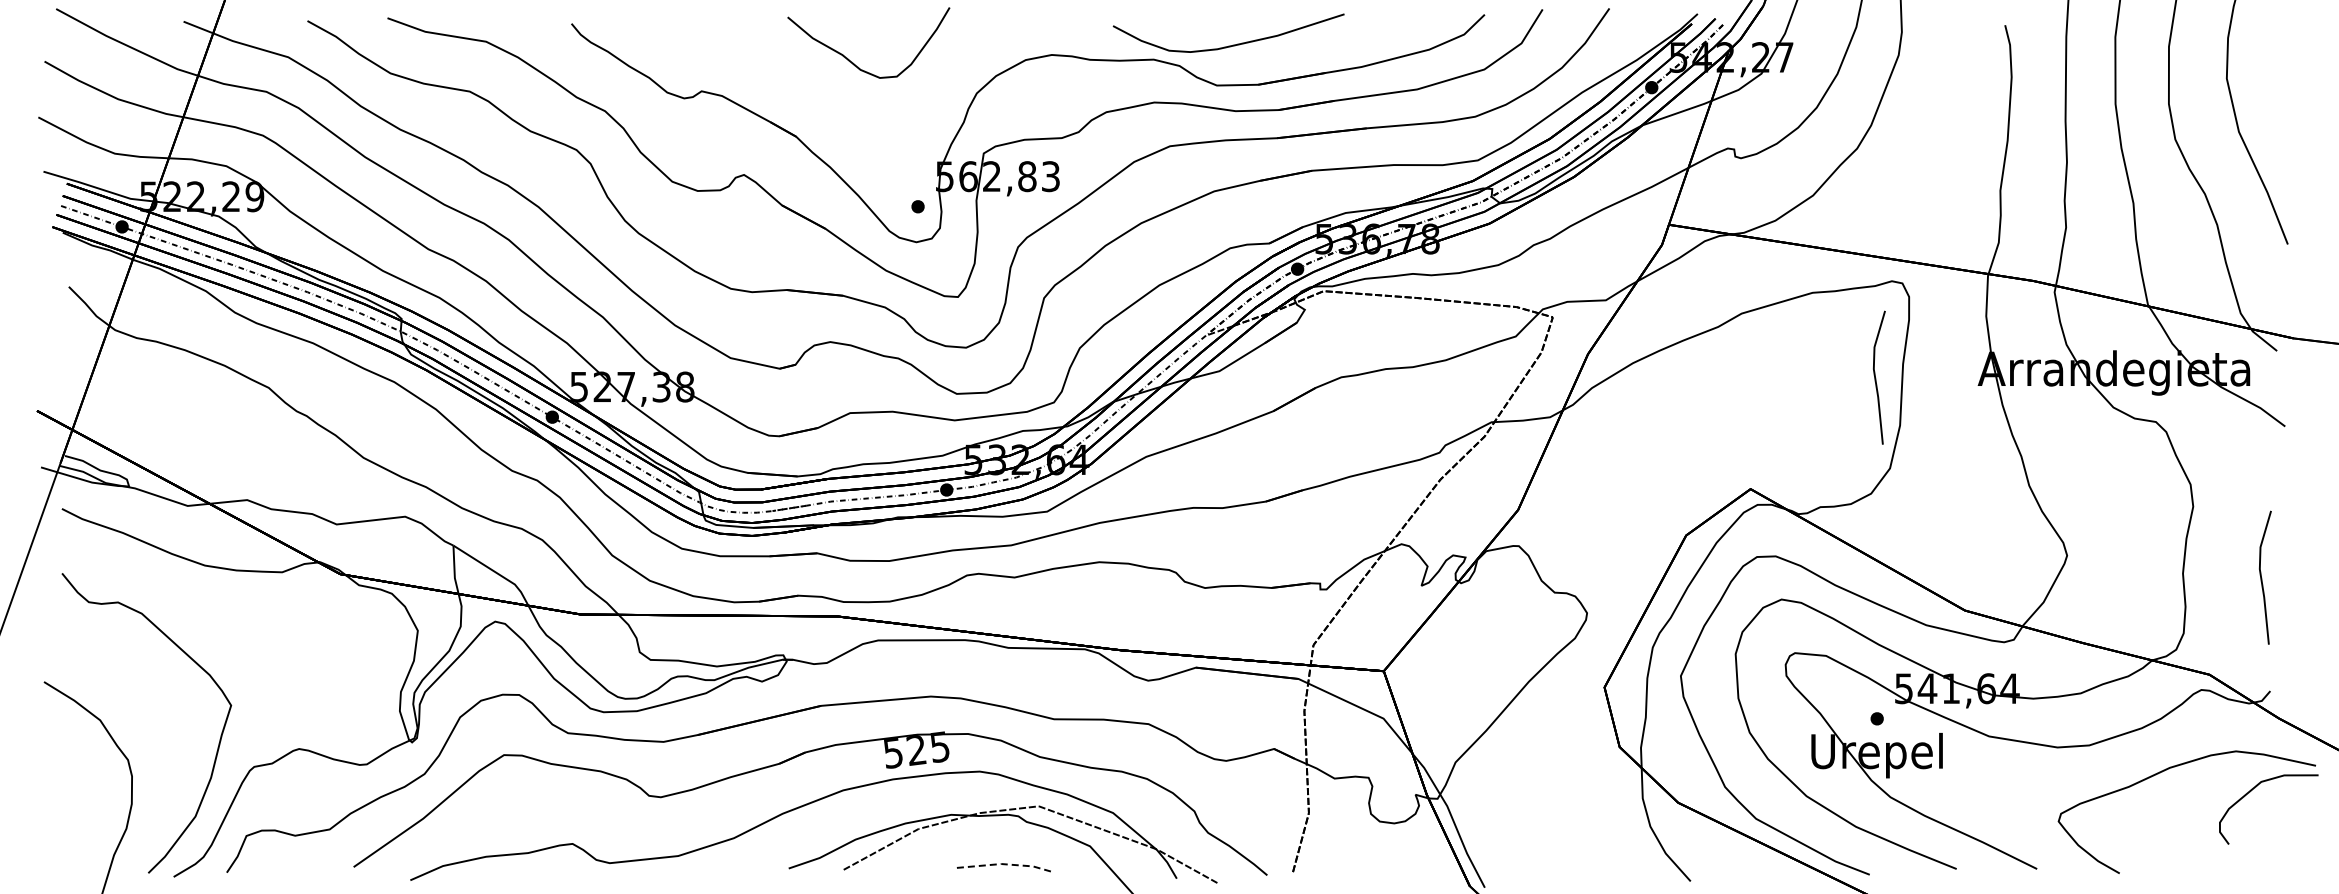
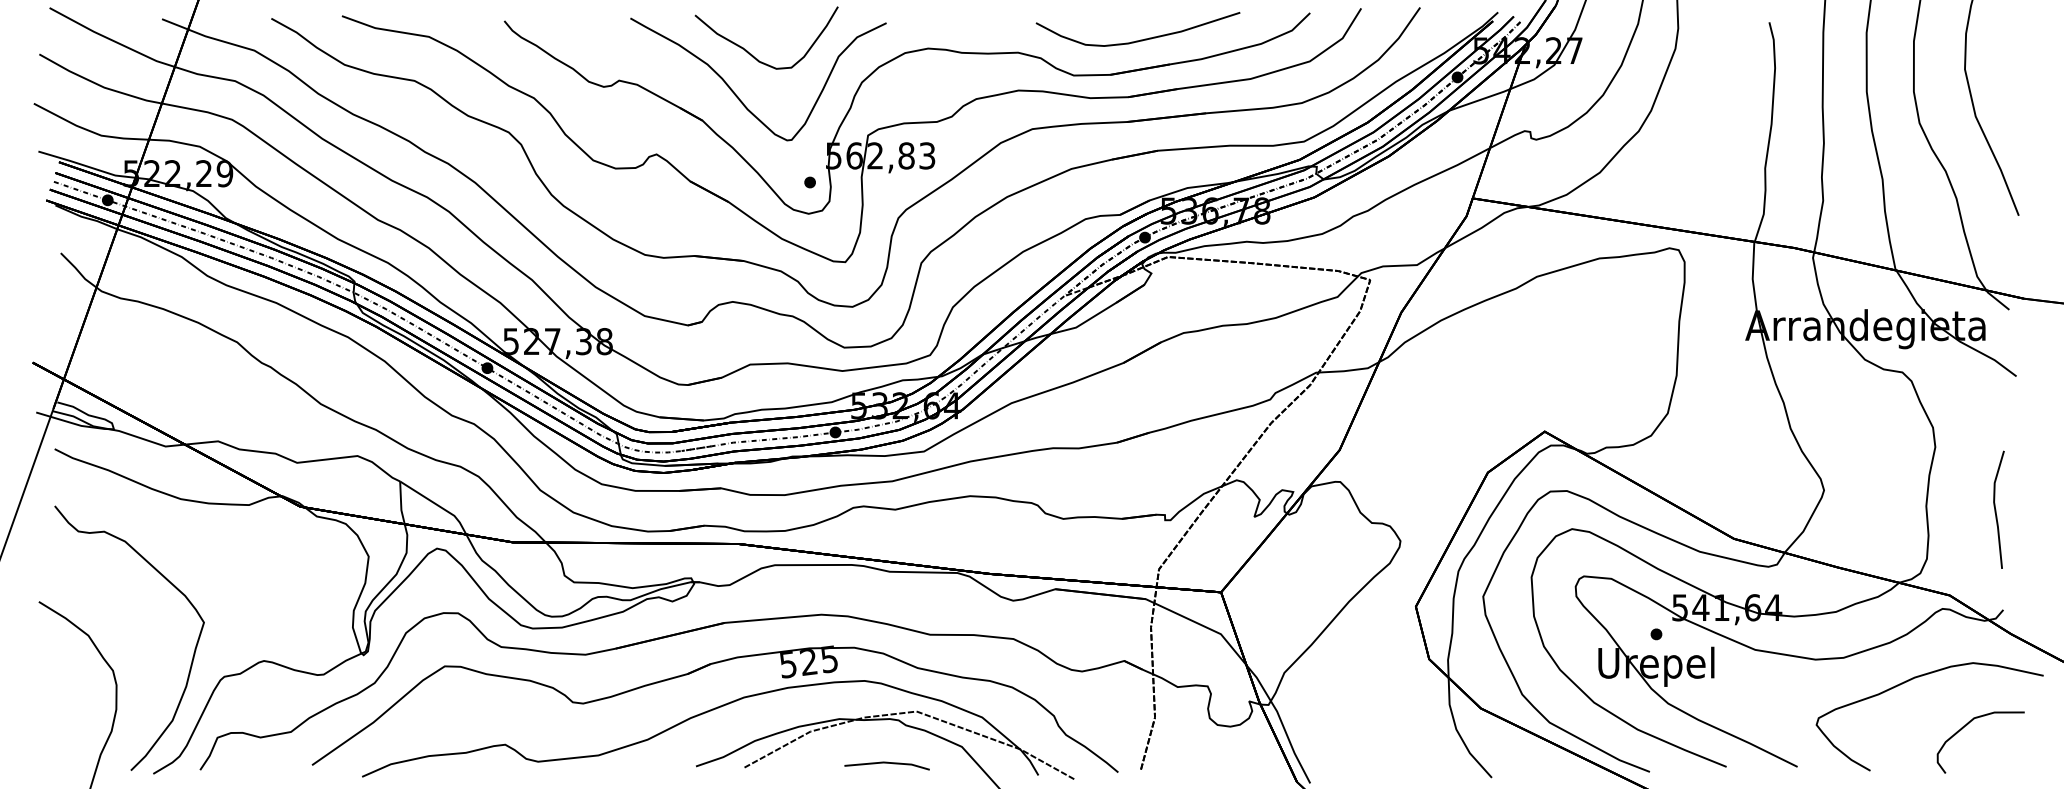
curve: (1233, 44) -> (1142, 39), moved
curve: (834, 106) -> (736, 94), added
line: (1876, 378) -> (1655, 334), removed
curve: (2251, 791) -> (1965, 726), moved
line: (1006, 864) -> (888, 762), dashed -> solid

